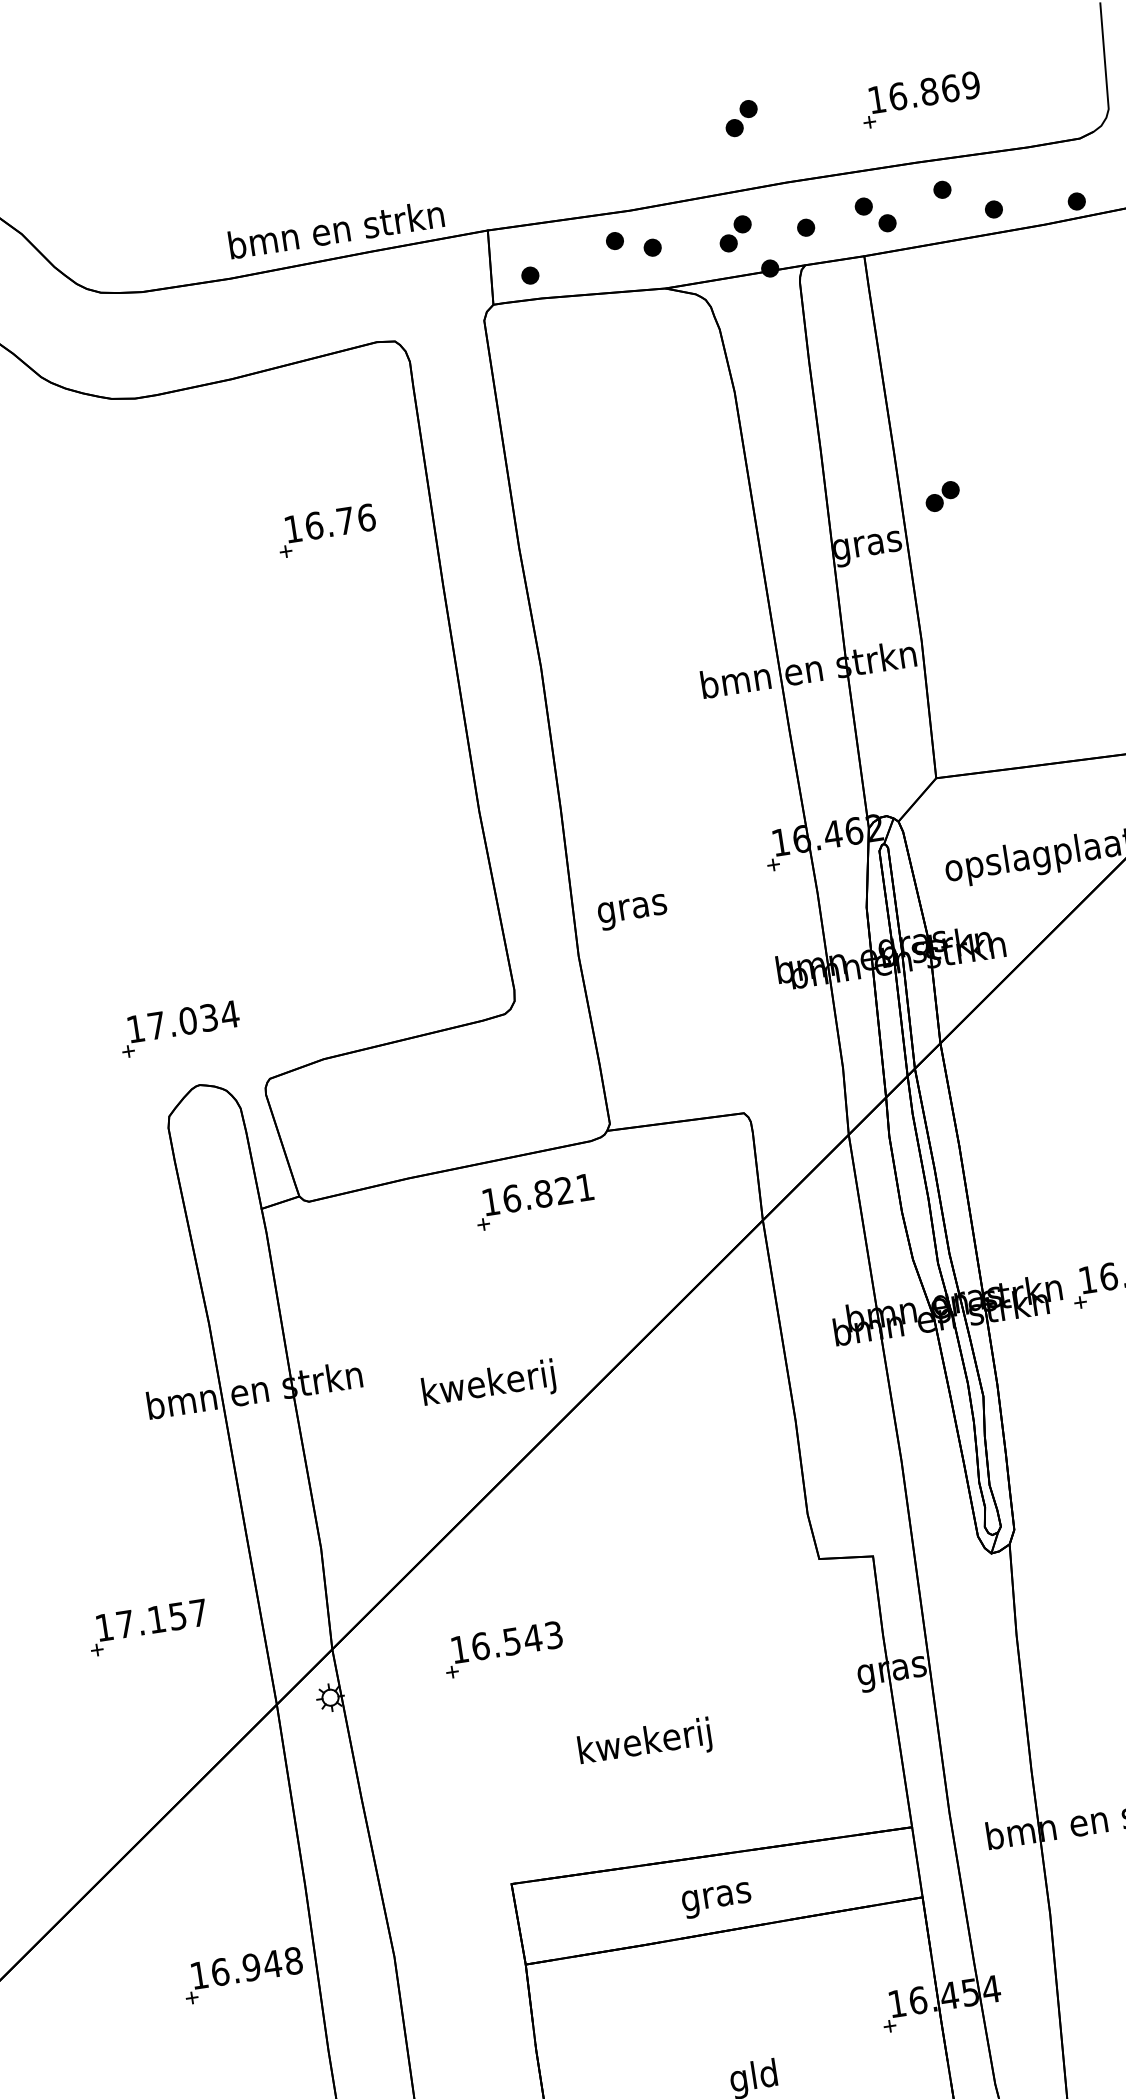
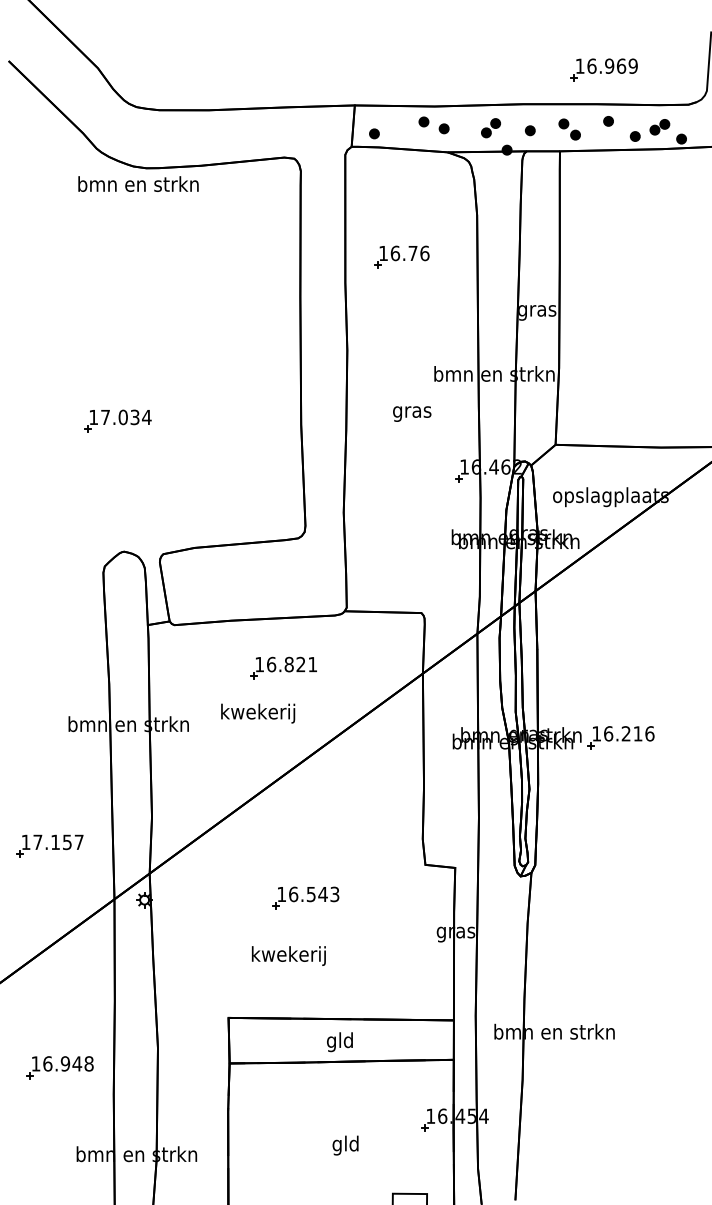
text: (928, 90) -> (609, 65), 16.869 -> 16.969
part: (742, 118) -> (504, 65), removed
text: (336, 228) -> (138, 183), moved
part: (942, 497) -> (659, 127), moved
part: (325, 529) -> (401, 256), moved
text: (633, 911) -> (412, 413), moved
part: (178, 1027) -> (117, 420), moved
part: (533, 1200) -> (283, 667), moved
text: (489, 1385) -> (258, 713), moved
part: (502, 1648) -> (305, 897), moved
text: (644, 1743) -> (288, 955), moved
text: (716, 1897) -> (340, 1042), gras -> gld
part: (242, 1975) -> (59, 1067), moved

